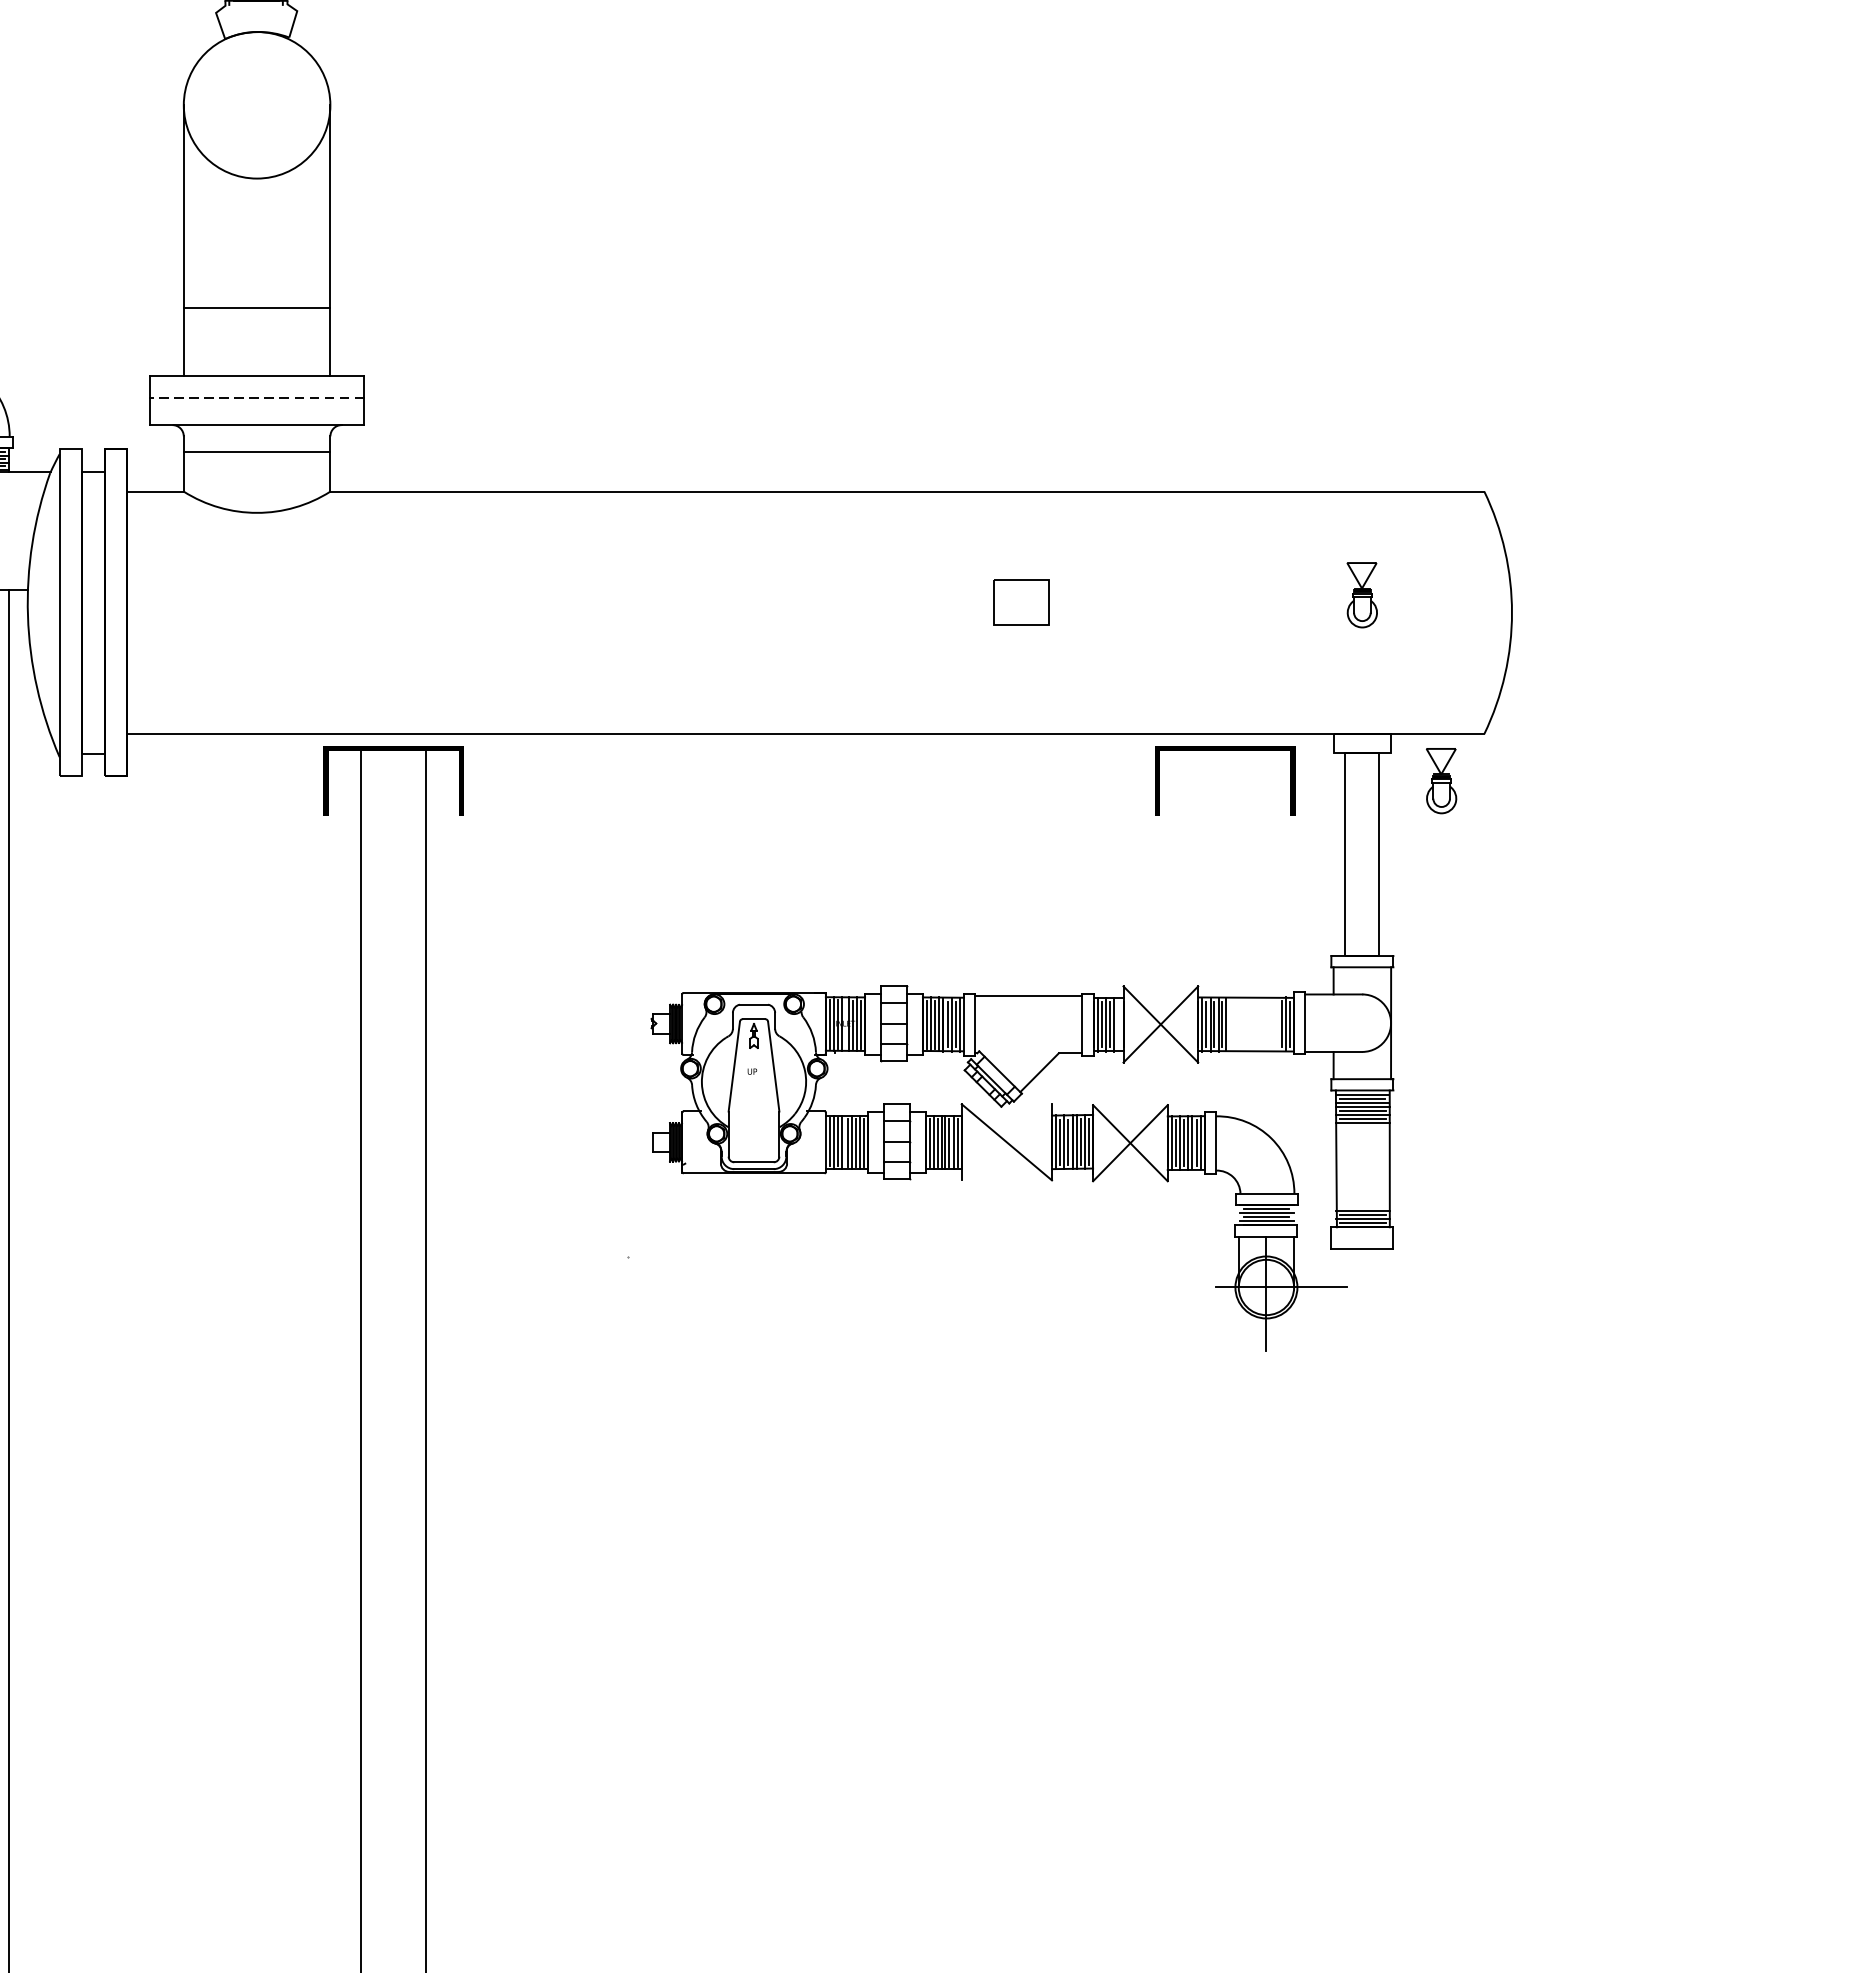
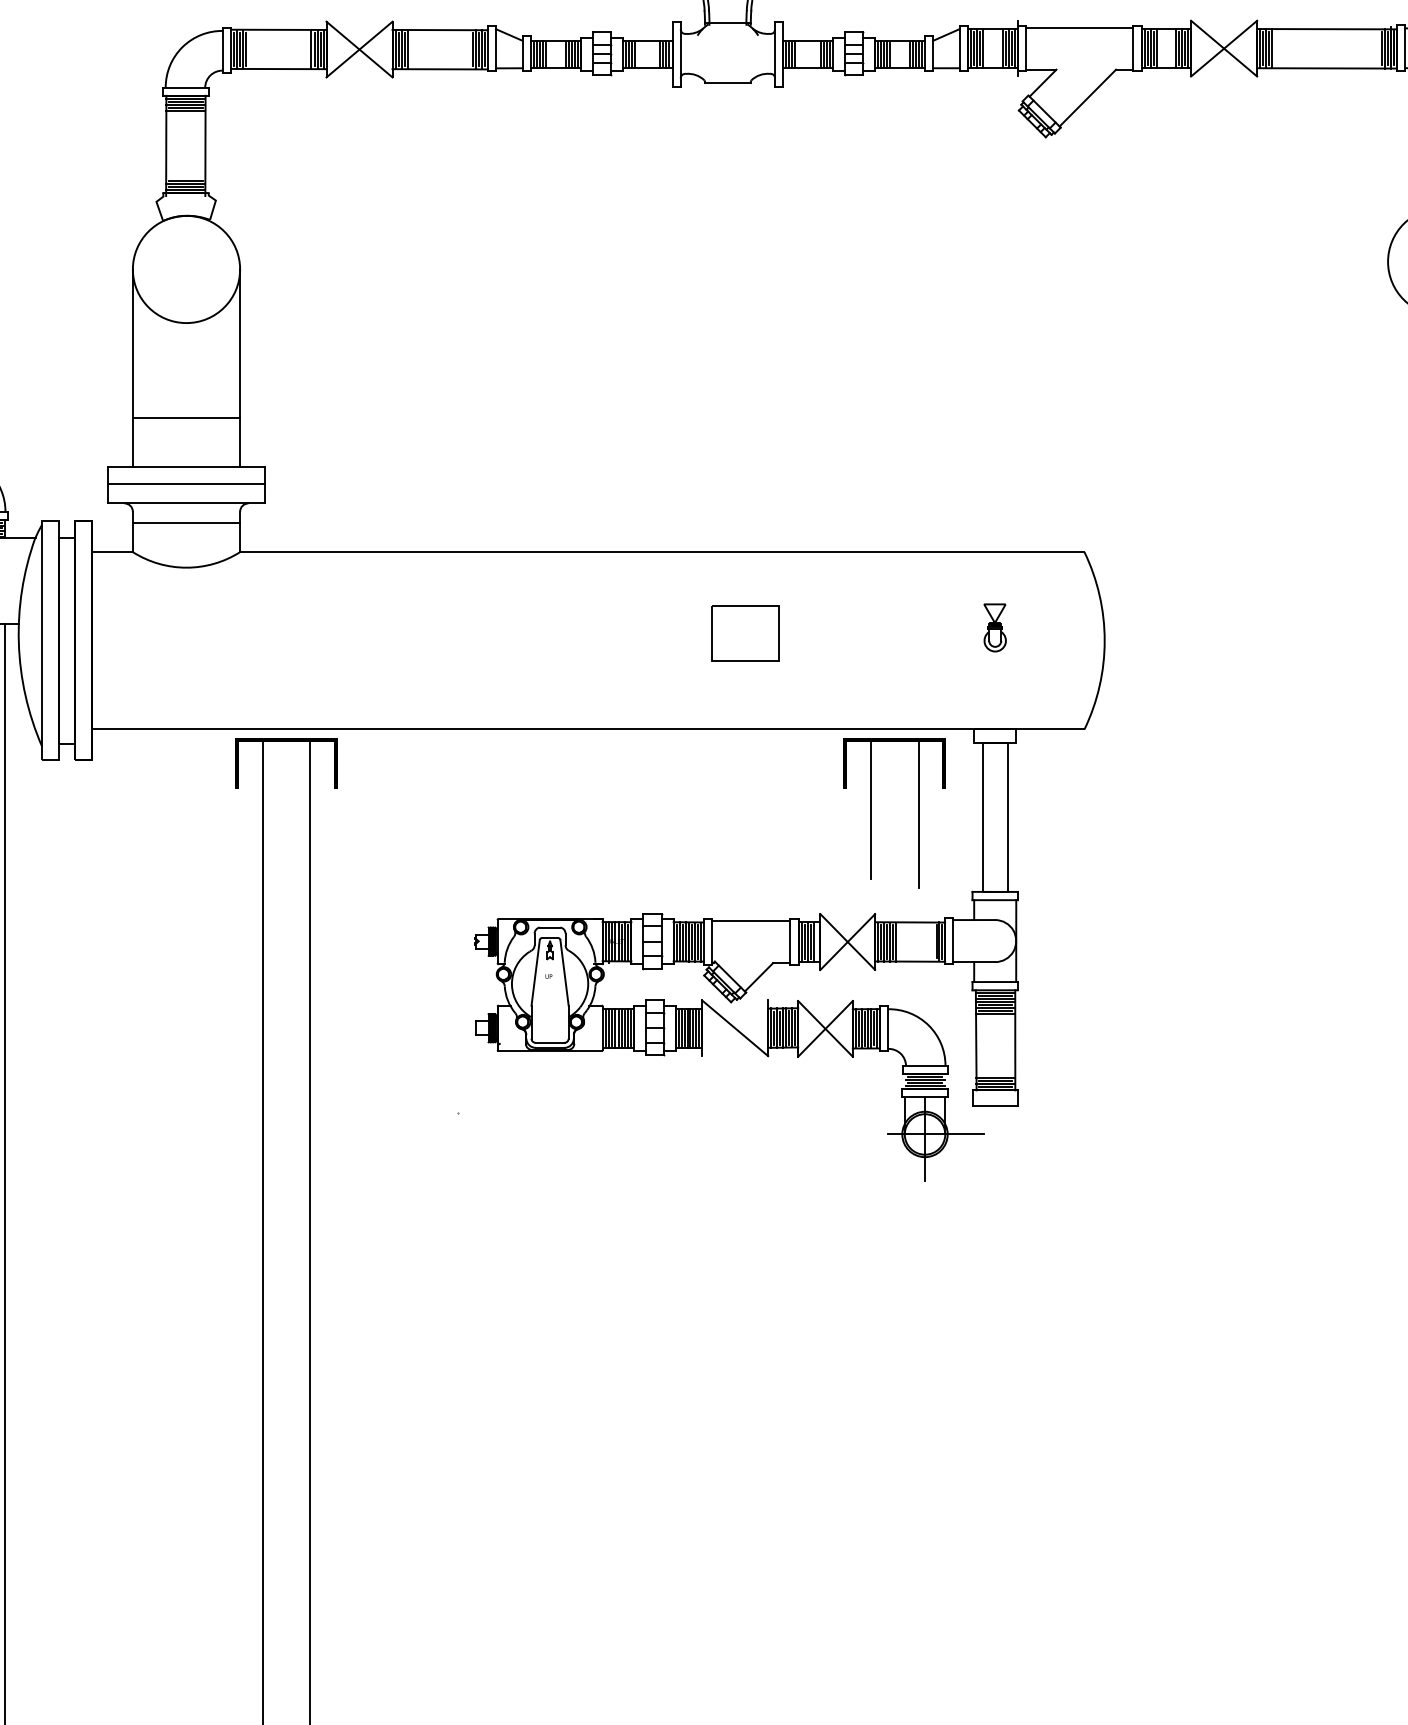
line: (257, 397) -> (186, 483), dashed -> solid
part: (1021, 602) -> (745, 633), size x1.67
part: (1440, 780) -> (1052, 763), removed
line: (1193, 843) -> (871, 809), added
line: (1257, 848) -> (918, 813), added

